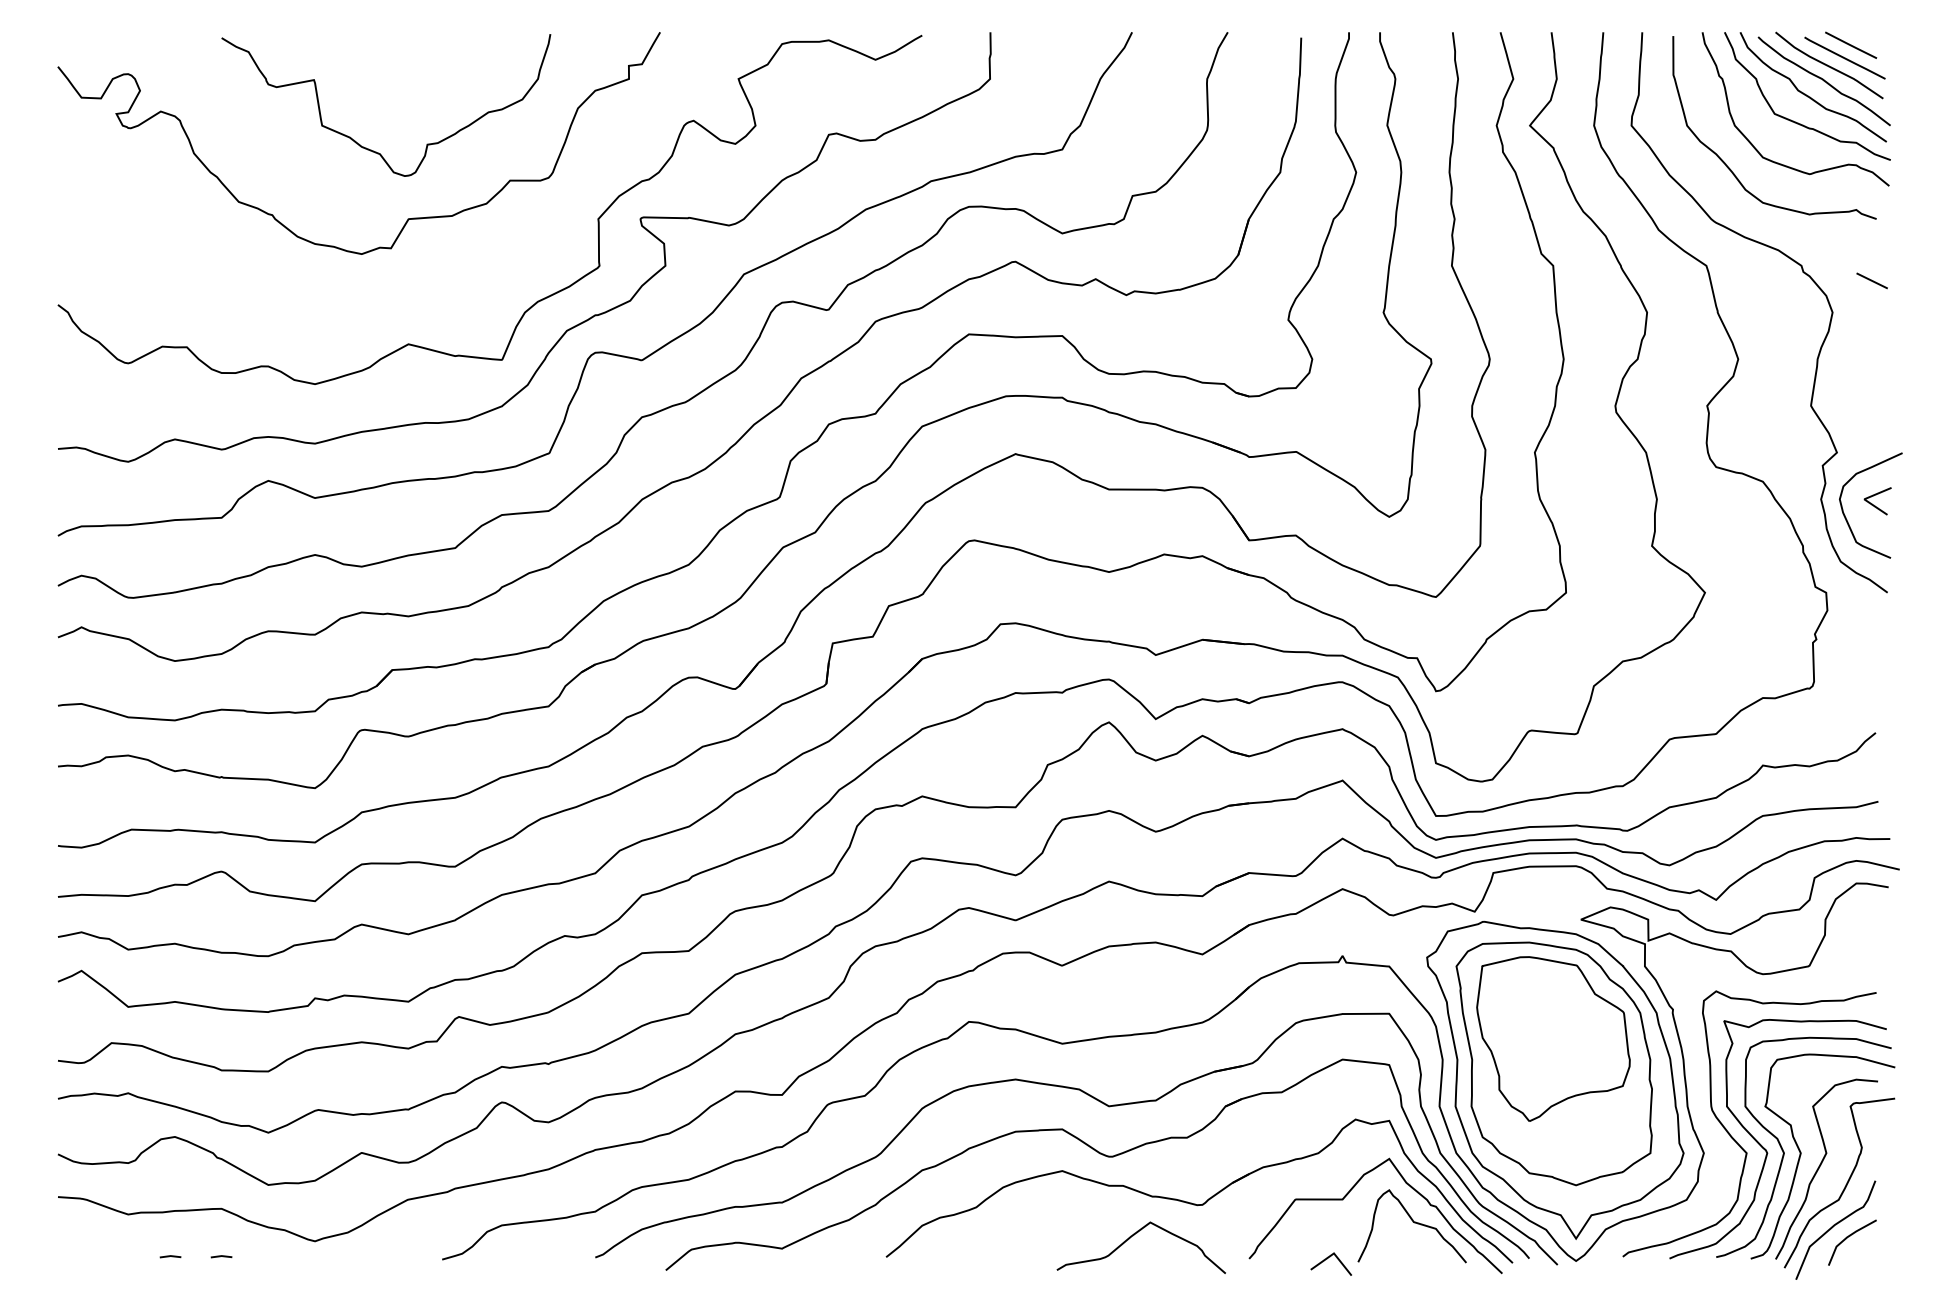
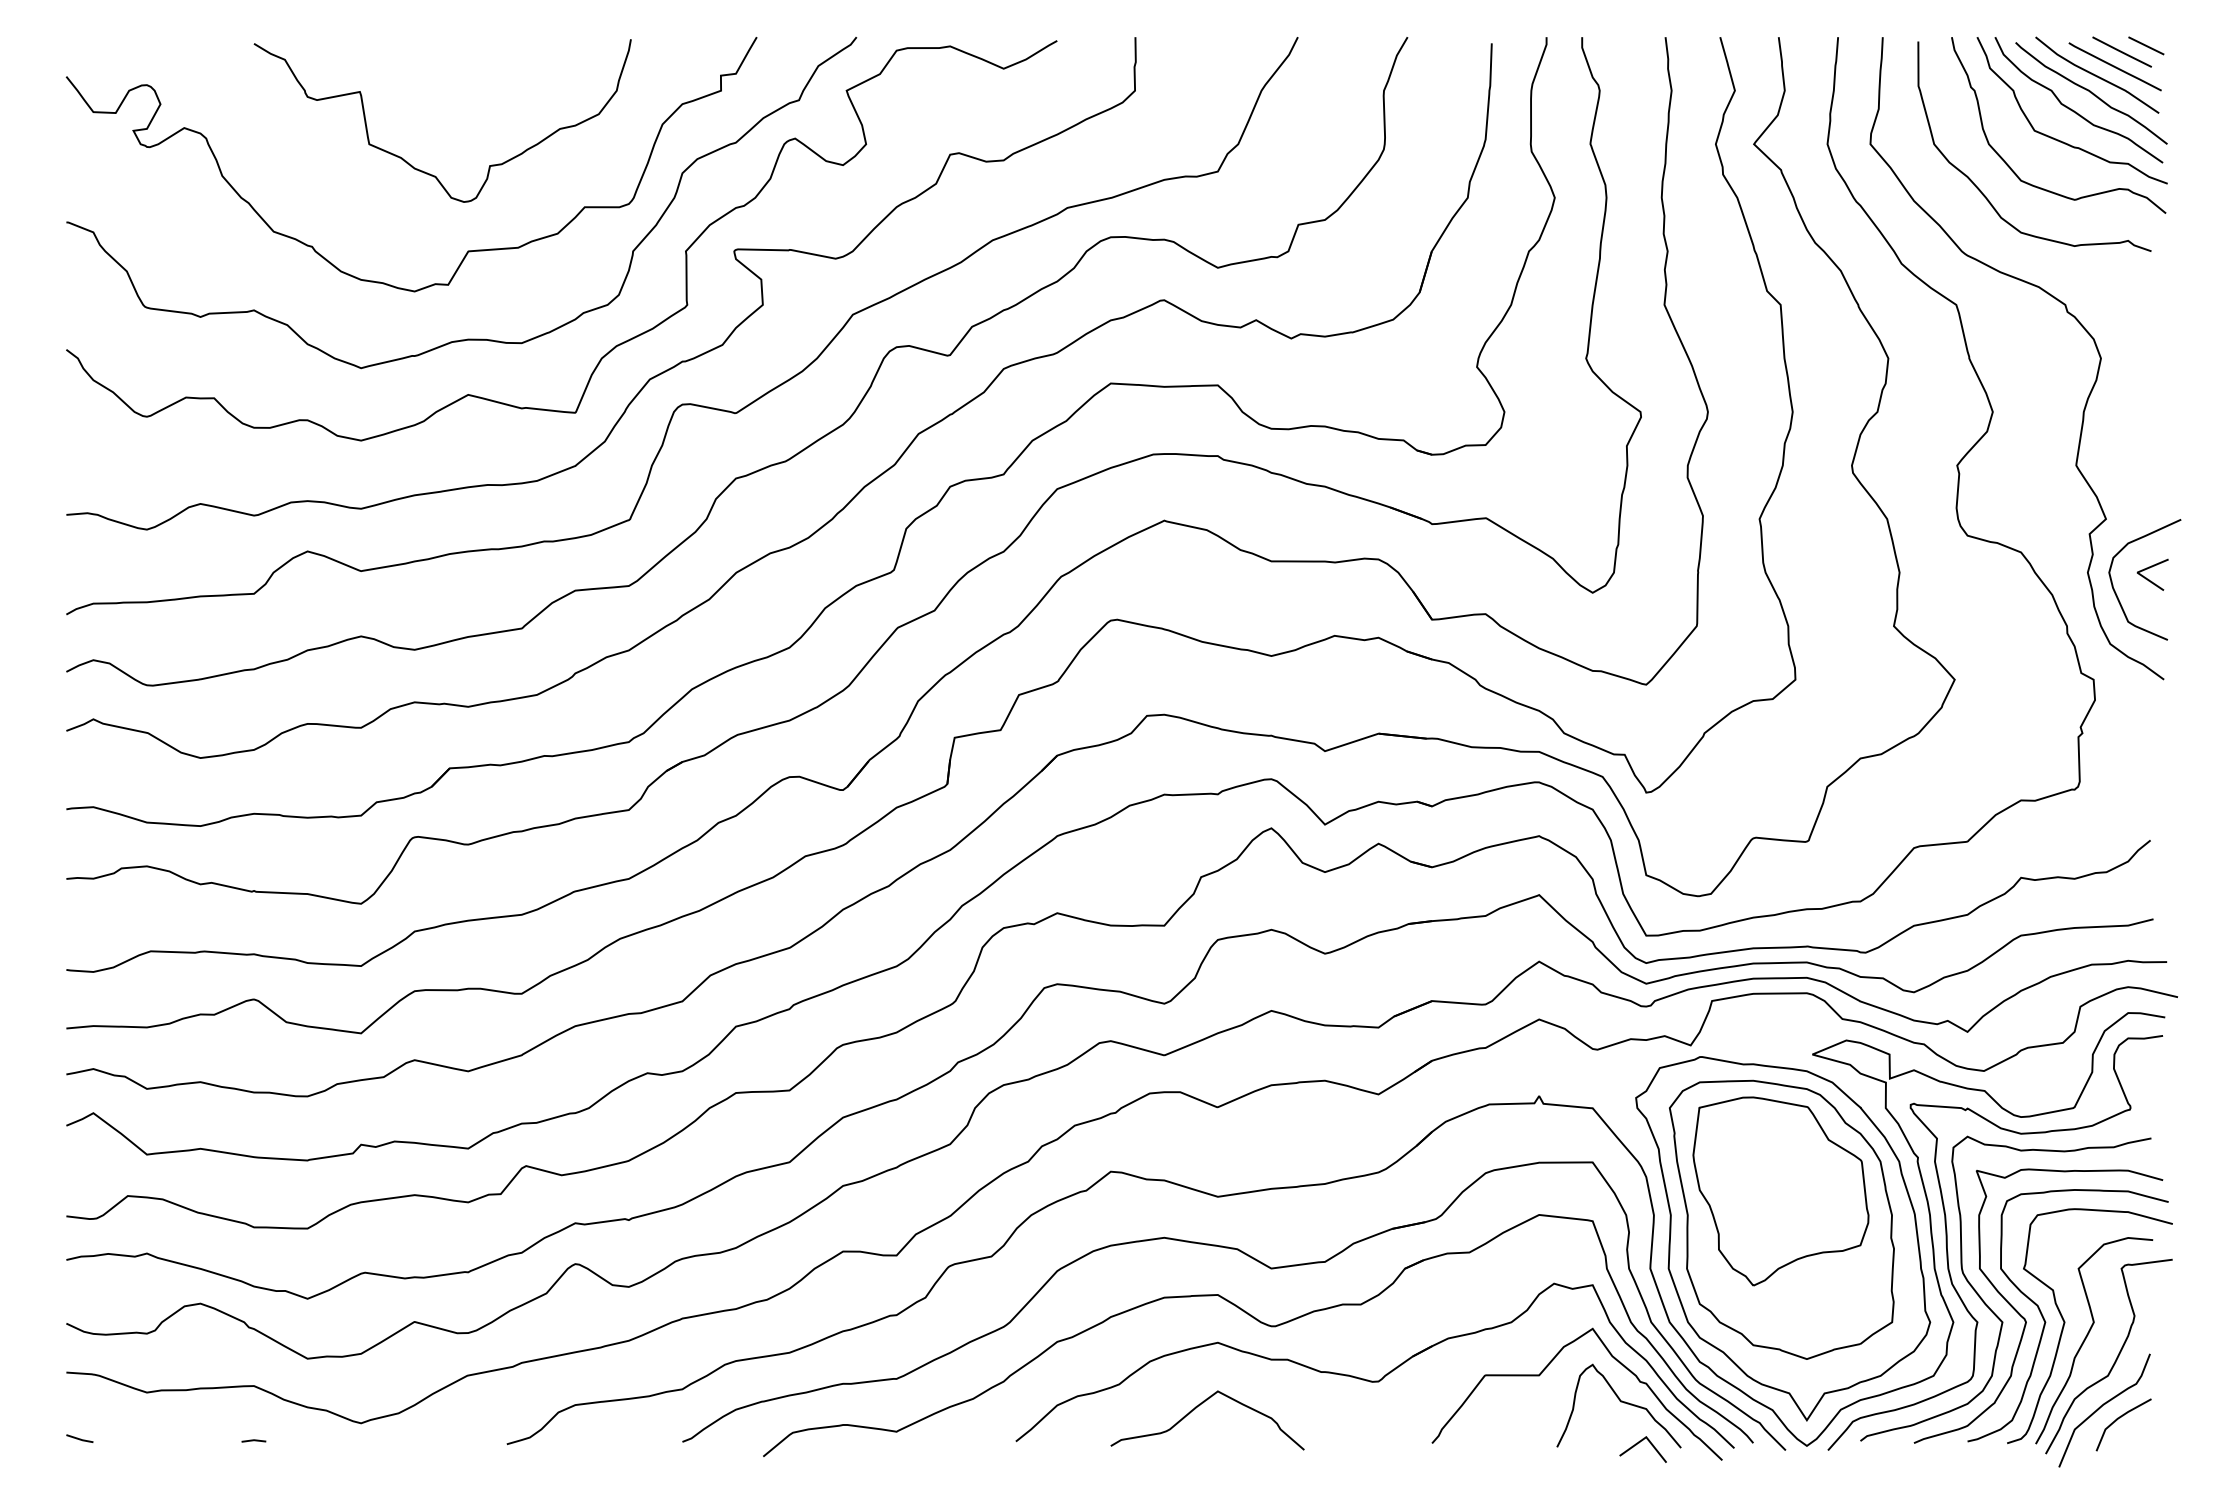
line: (1871, 280) -> (2145, 45), moved
curve: (404, 295) -> (463, 338), added
curve: (1699, 1086) -> (1948, 1245), added
curve: (1133, 1236) -> (1198, 1407), moved
line: (69, 1254) -> (79, 1438), added
line: (170, 1256) -> (195, 1440), removed
line: (1327, 1259) -> (1638, 1444), moved

